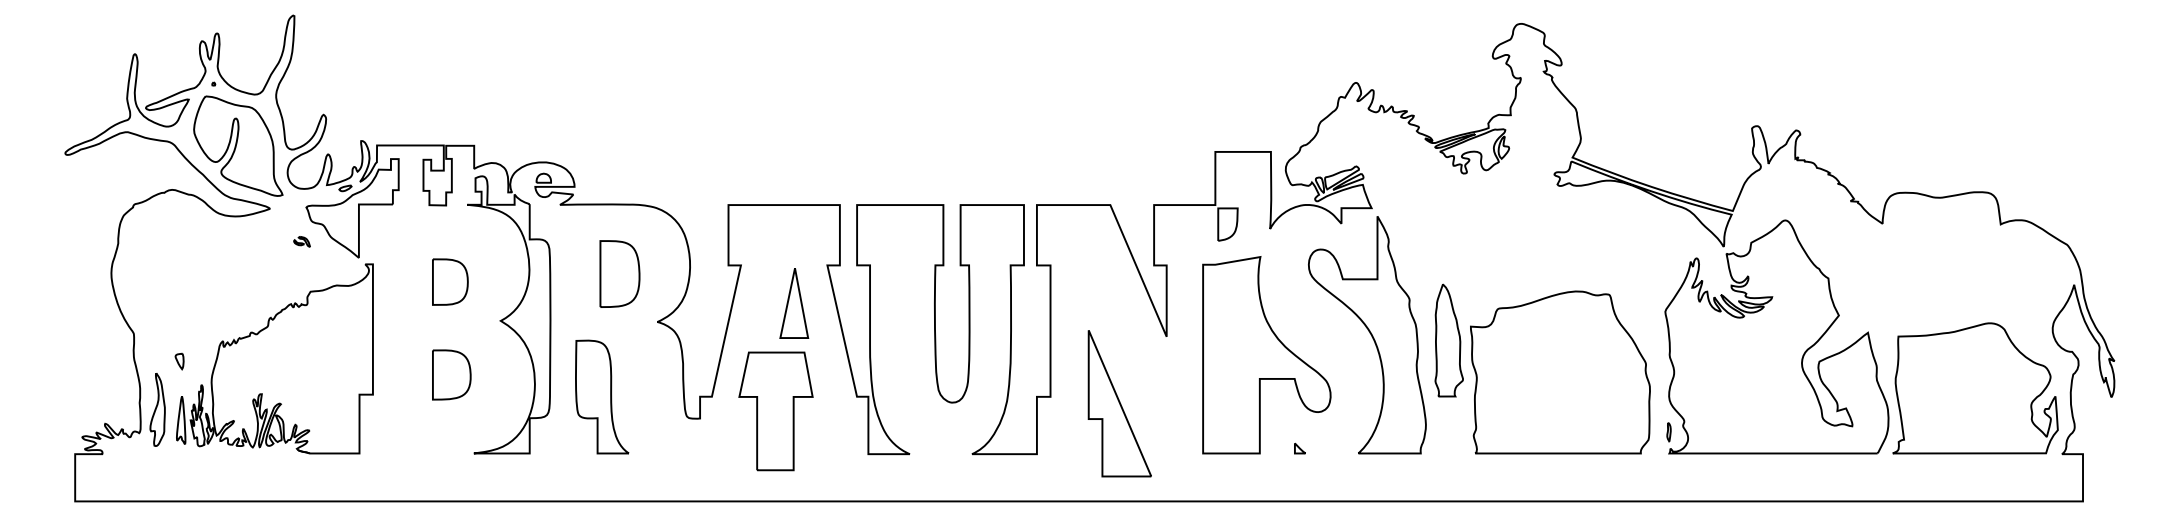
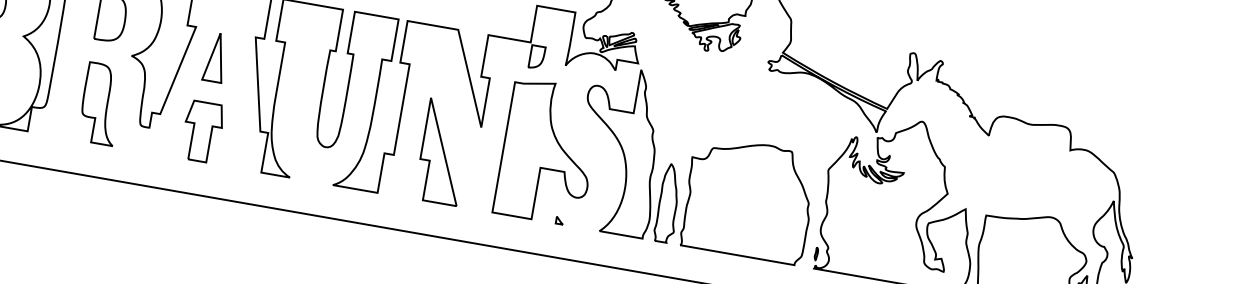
part: (794, 303) -> (216, 57), moved
part: (1448, 340) -> (668, 203), moved
part: (602, 396) -> (101, 103), moved
part: (1119, 403) -> (443, 152), moved
part: (775, 411) -> (202, 131), size x0.71

